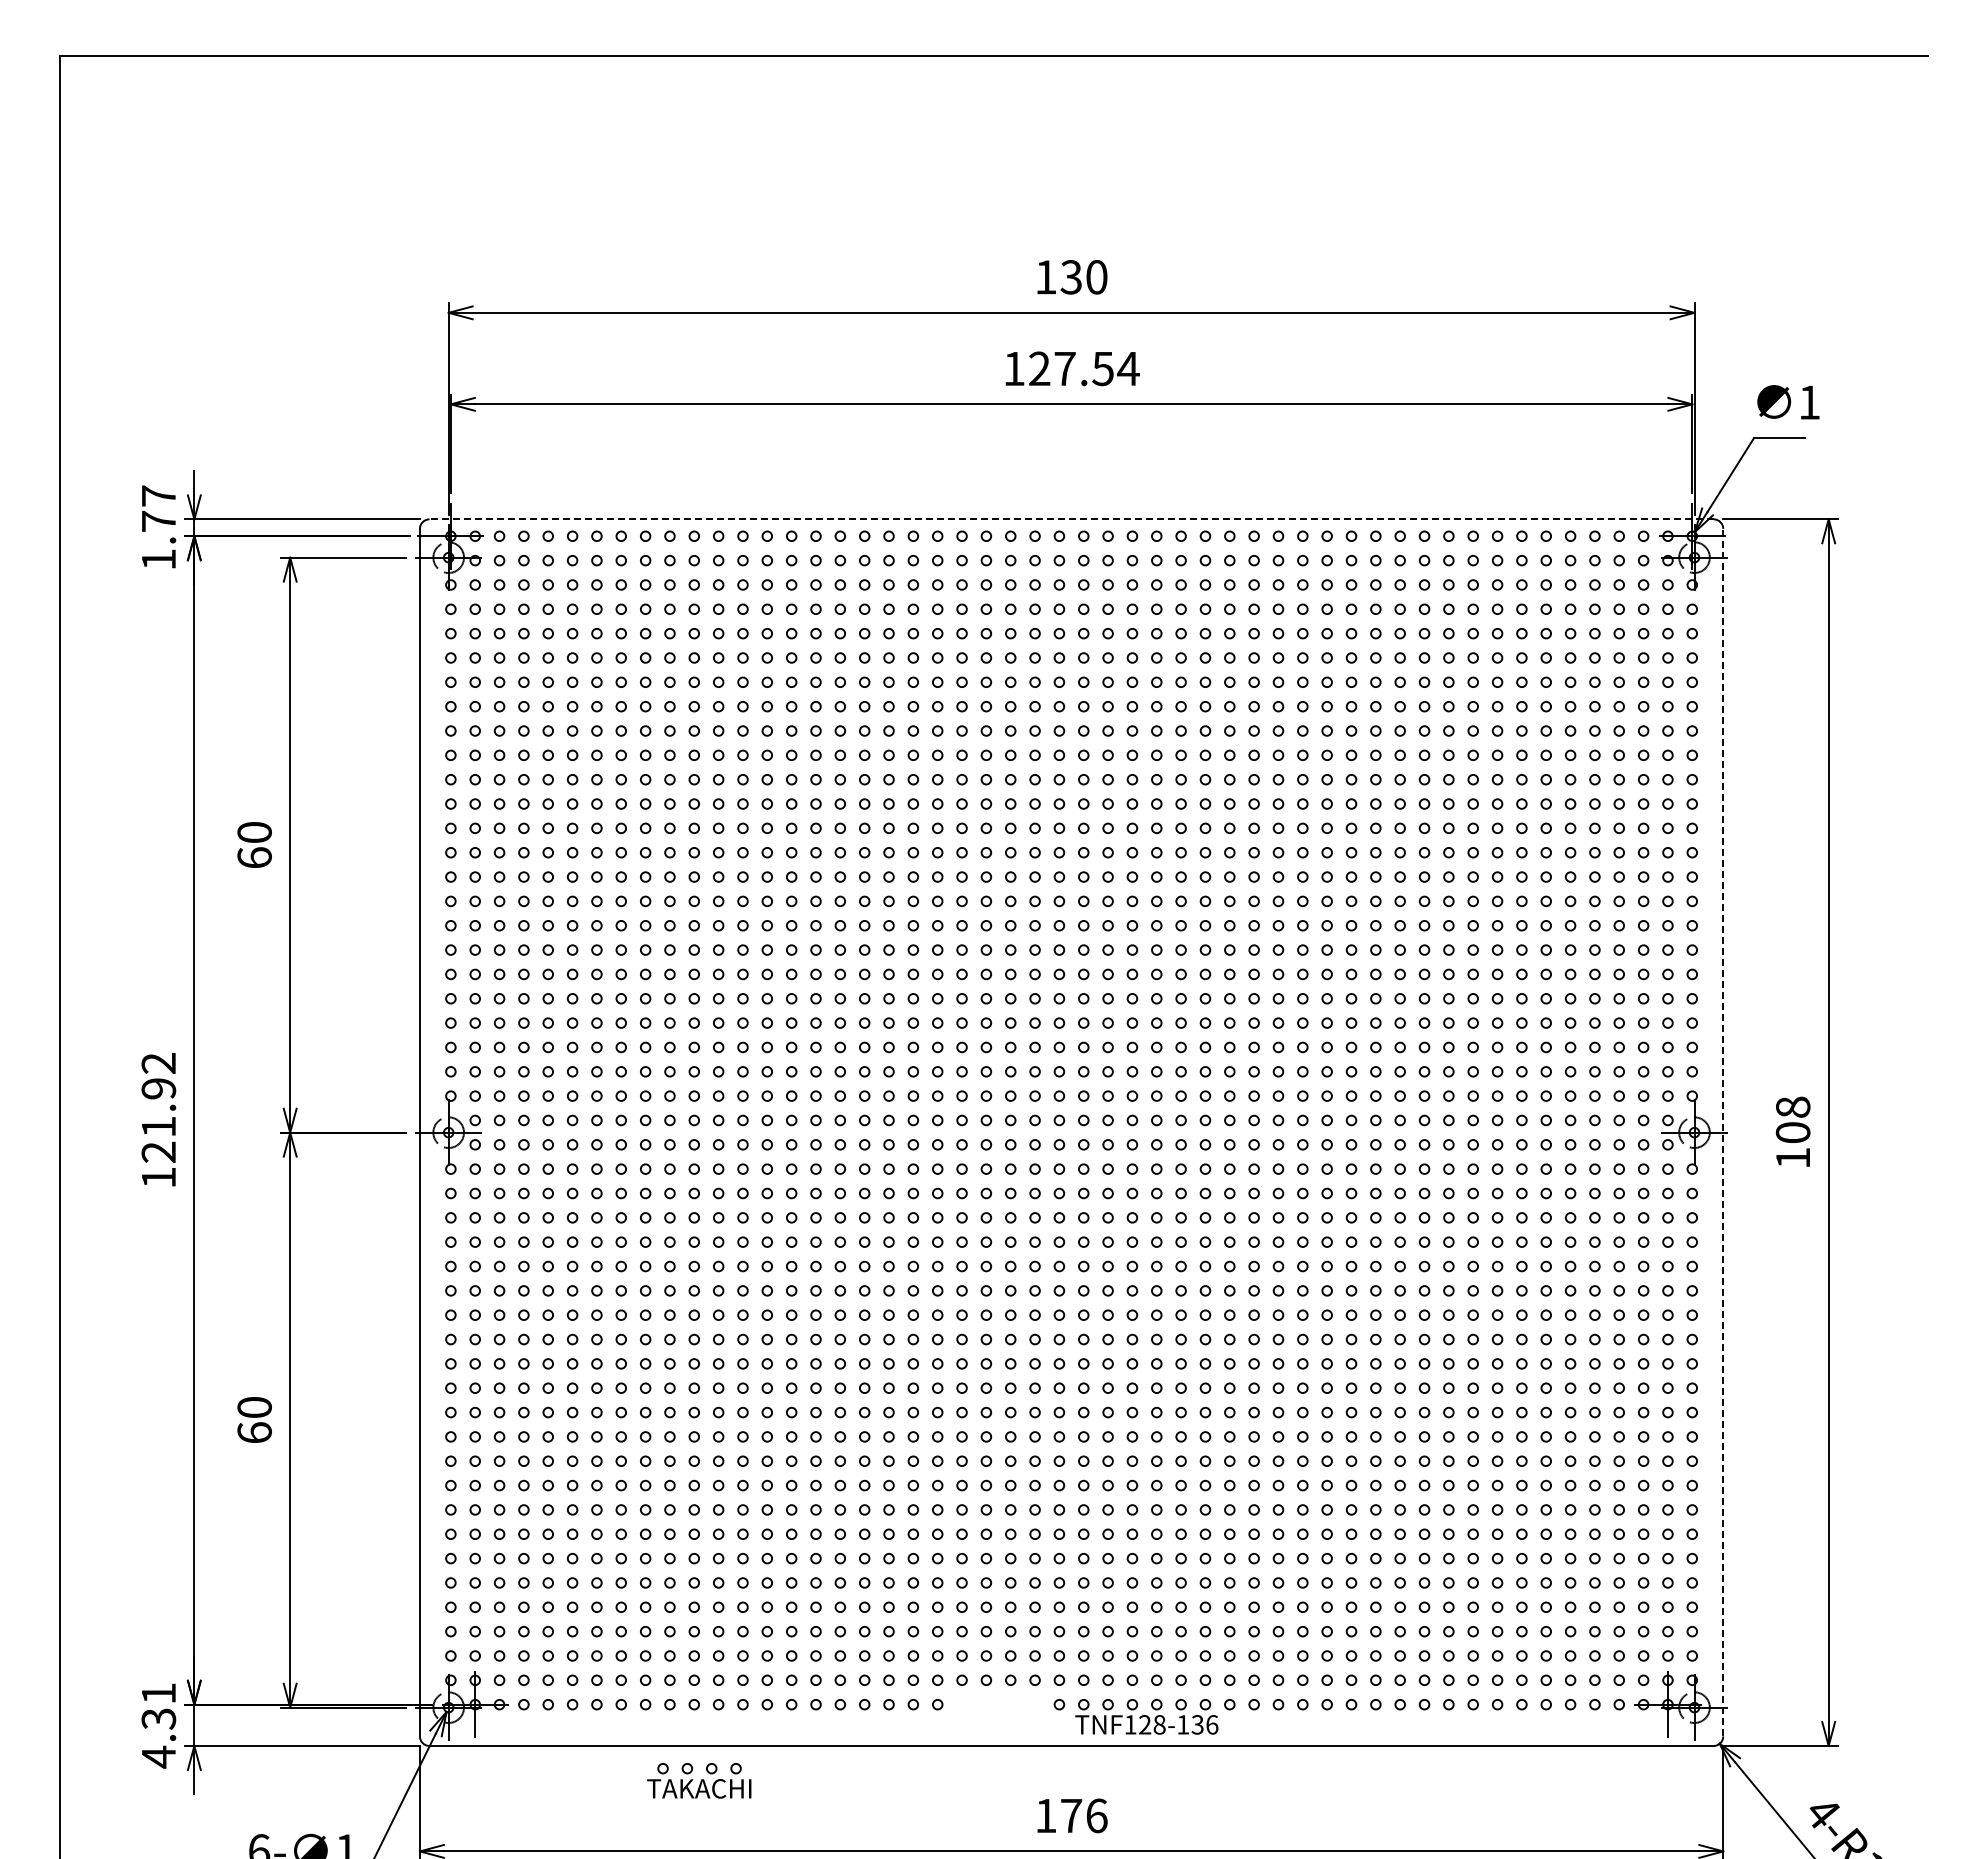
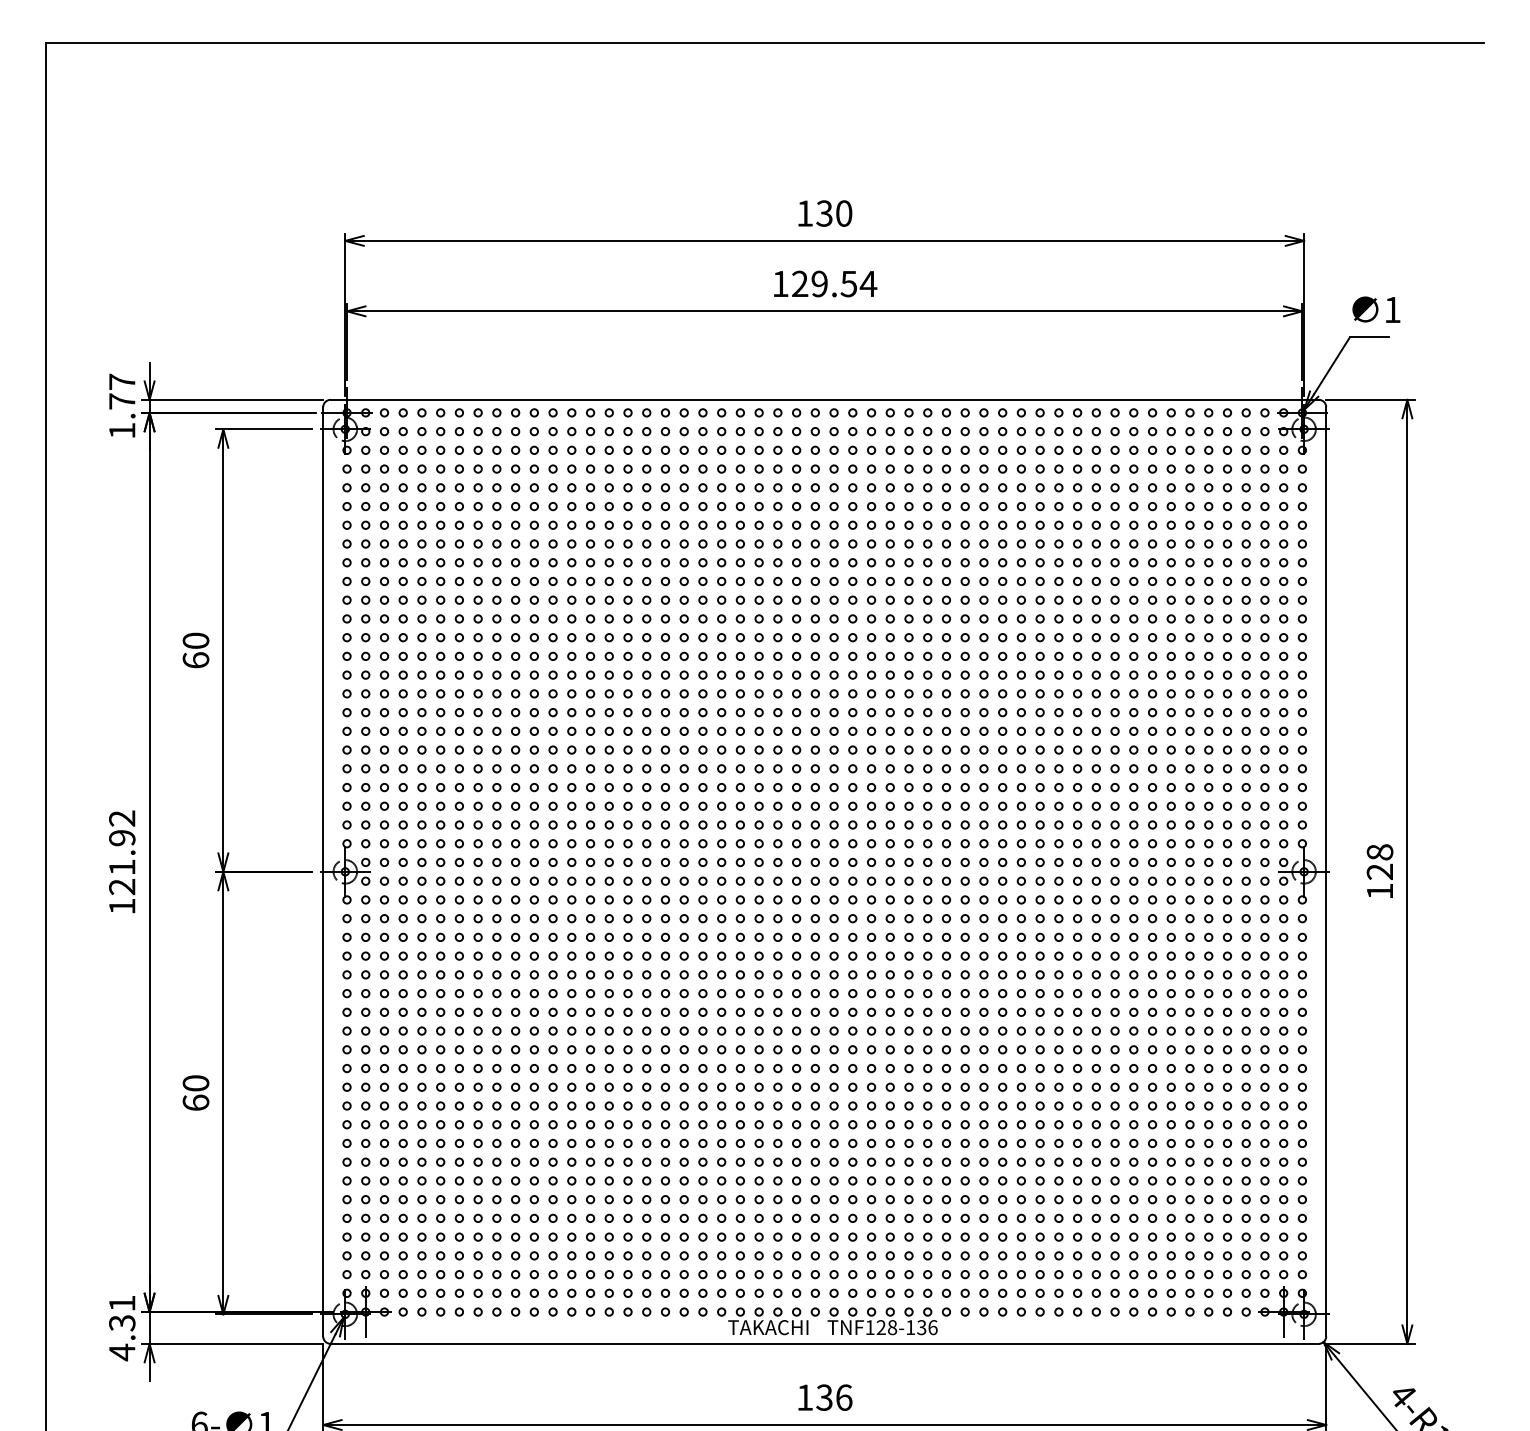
text: (1064, 368) -> (819, 283), 127.54 -> 129.54
line: (1071, 519) -> (824, 399), dashed -> solid
line: (1723, 1132) -> (1326, 871), dashed -> solid
text: (1792, 1132) -> (1379, 871), 108 -> 128
part: (699, 1780) -> (768, 1321), moved
text: (1071, 1815) -> (824, 1397), 176 -> 136

